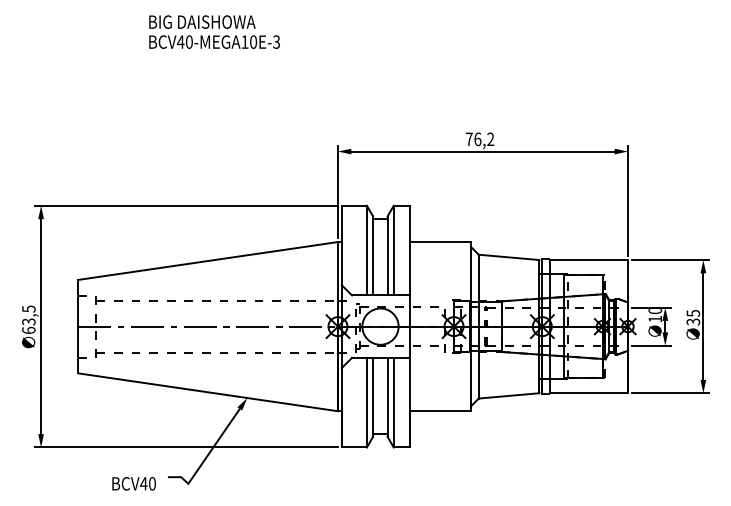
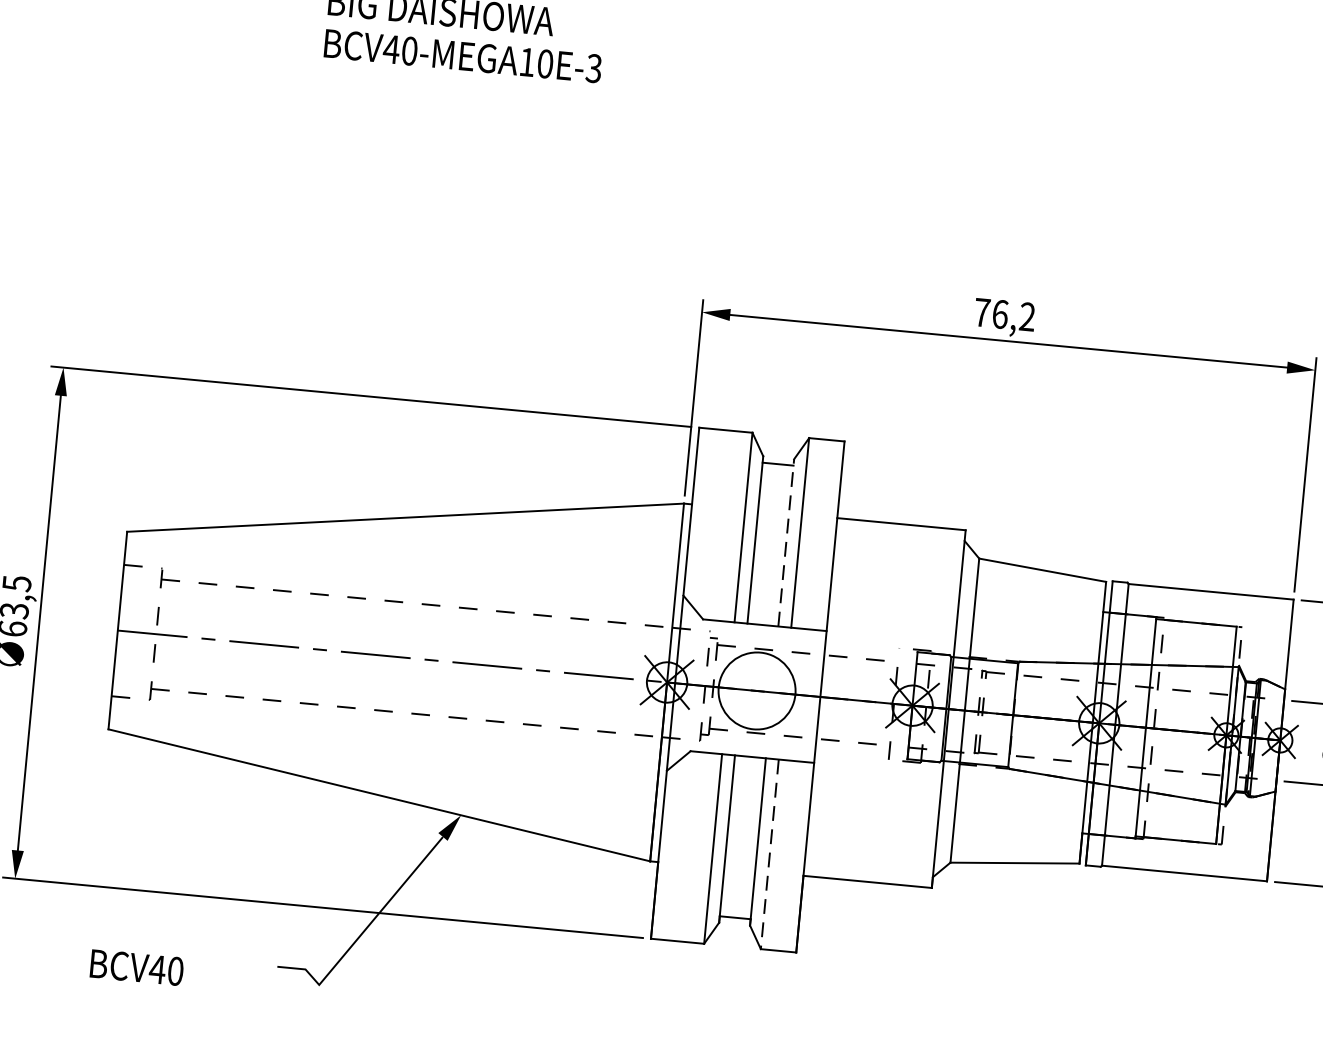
line: (387, 255) -> (786, 541), solid -> dashed
line: (393, 402) -> (769, 853), solid -> dashed
text: (133, 483) -> (135, 966), moved

